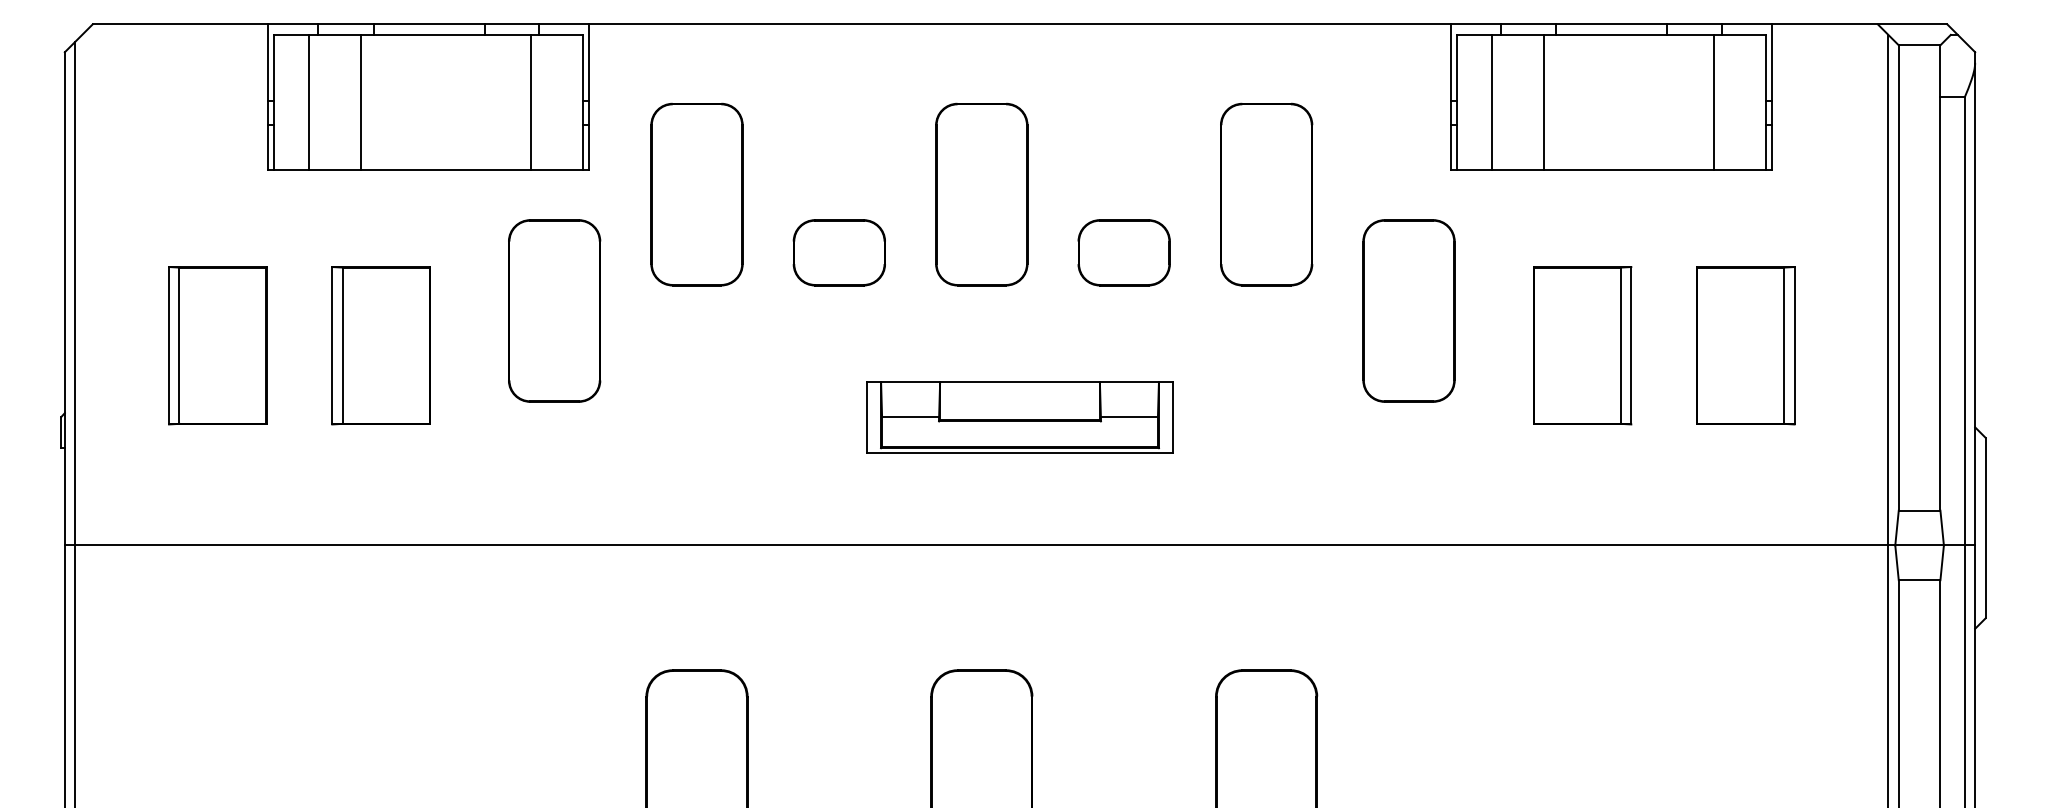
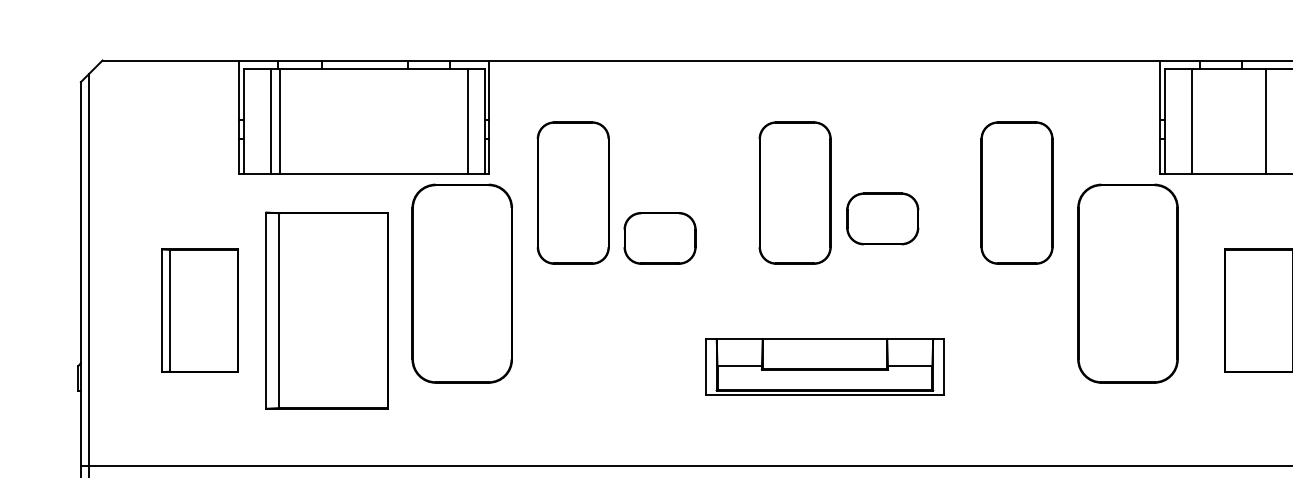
line: (360, 102) -> (280, 121), moved
line: (531, 102) -> (467, 121), moved
line: (1543, 102) -> (1265, 121), moved
part: (838, 252) -> (659, 238), moved
part: (1123, 252) -> (882, 218), moved
part: (554, 310) -> (462, 283), size x1.4
part: (1408, 310) -> (1127, 283), size x1.4
part: (380, 345) -> (326, 310), size x1.6

